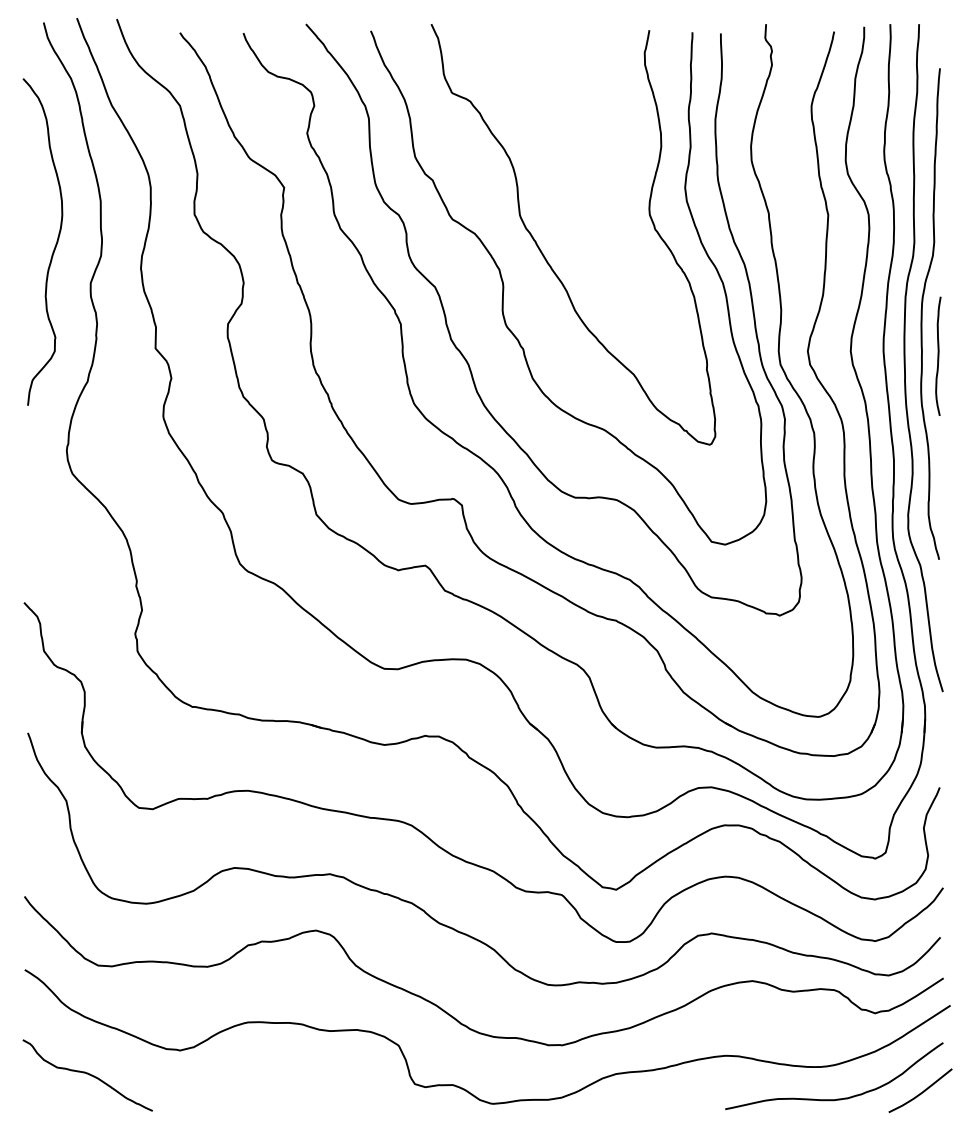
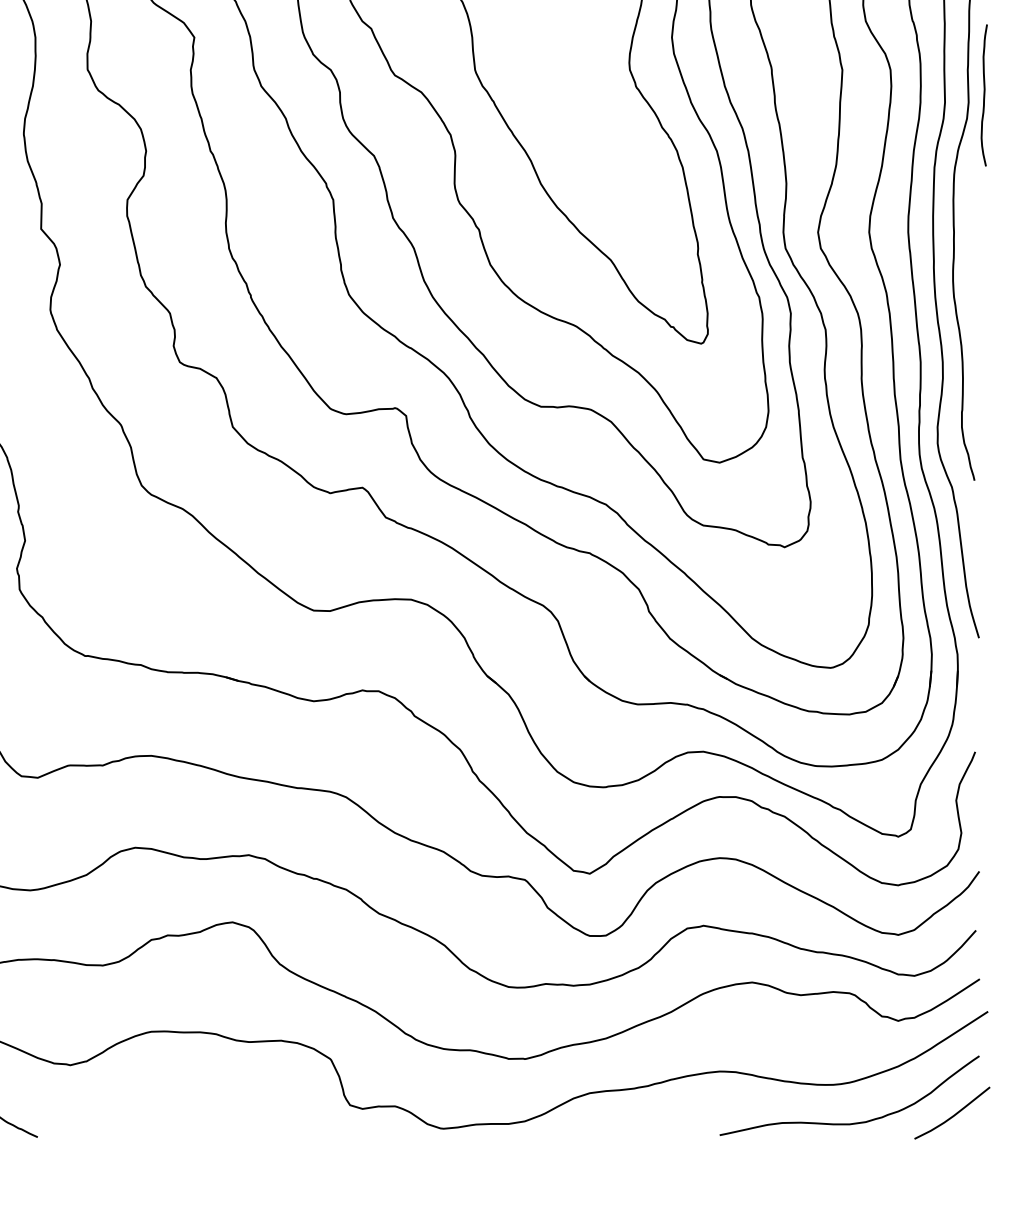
curve: (938, 355) -> (984, 94), moved

